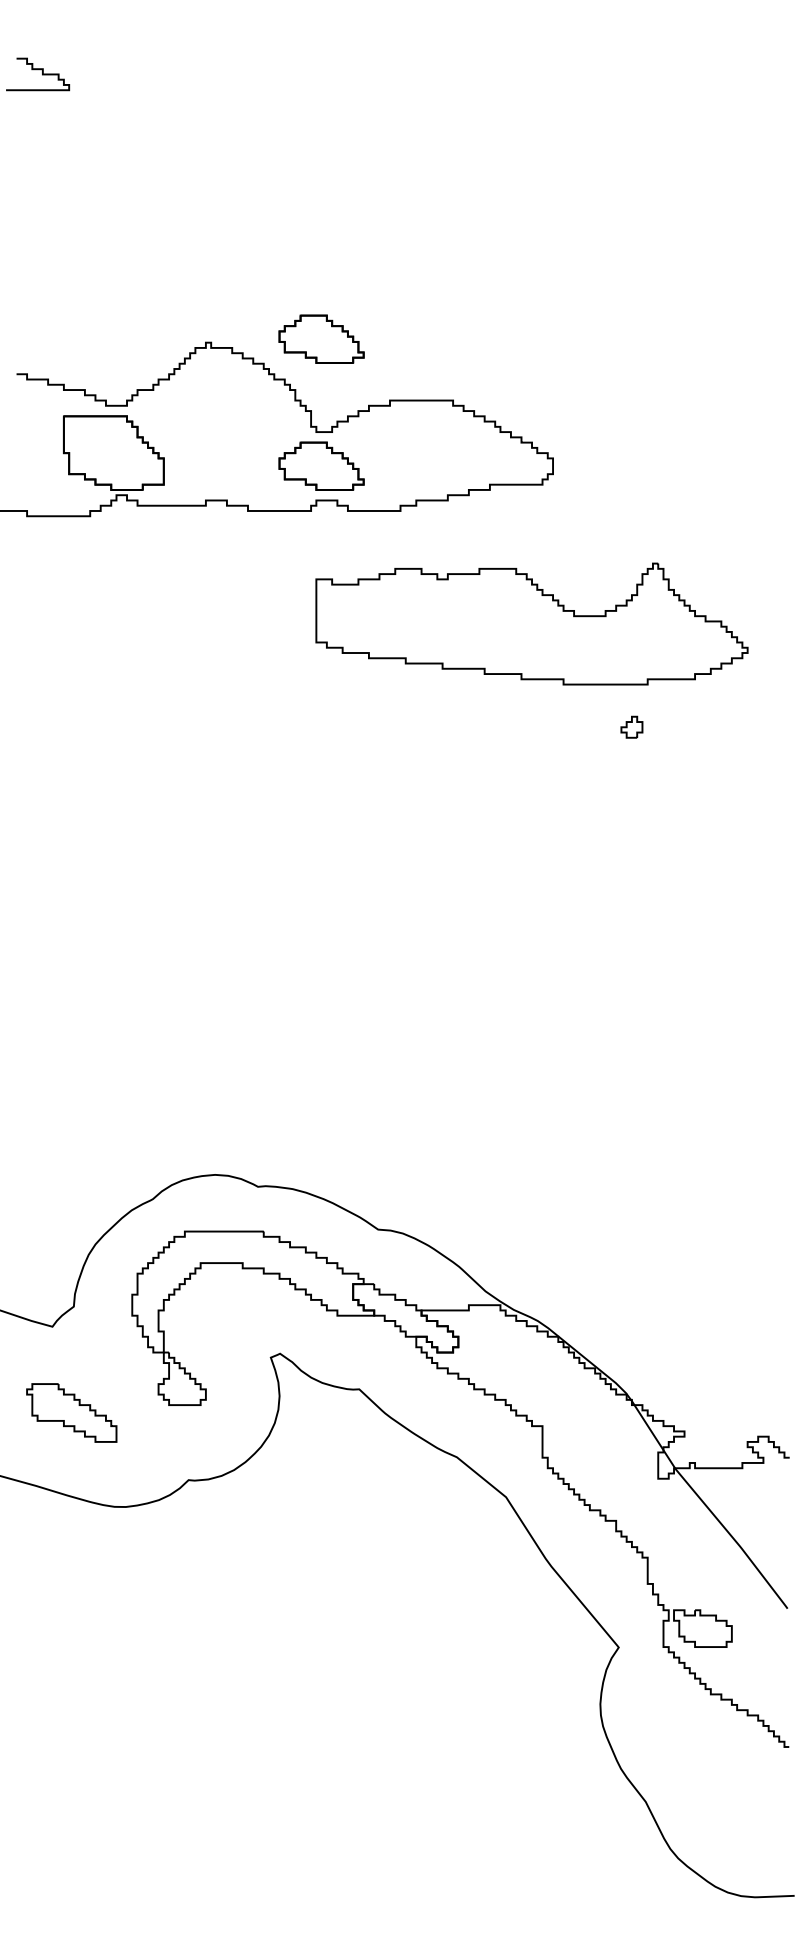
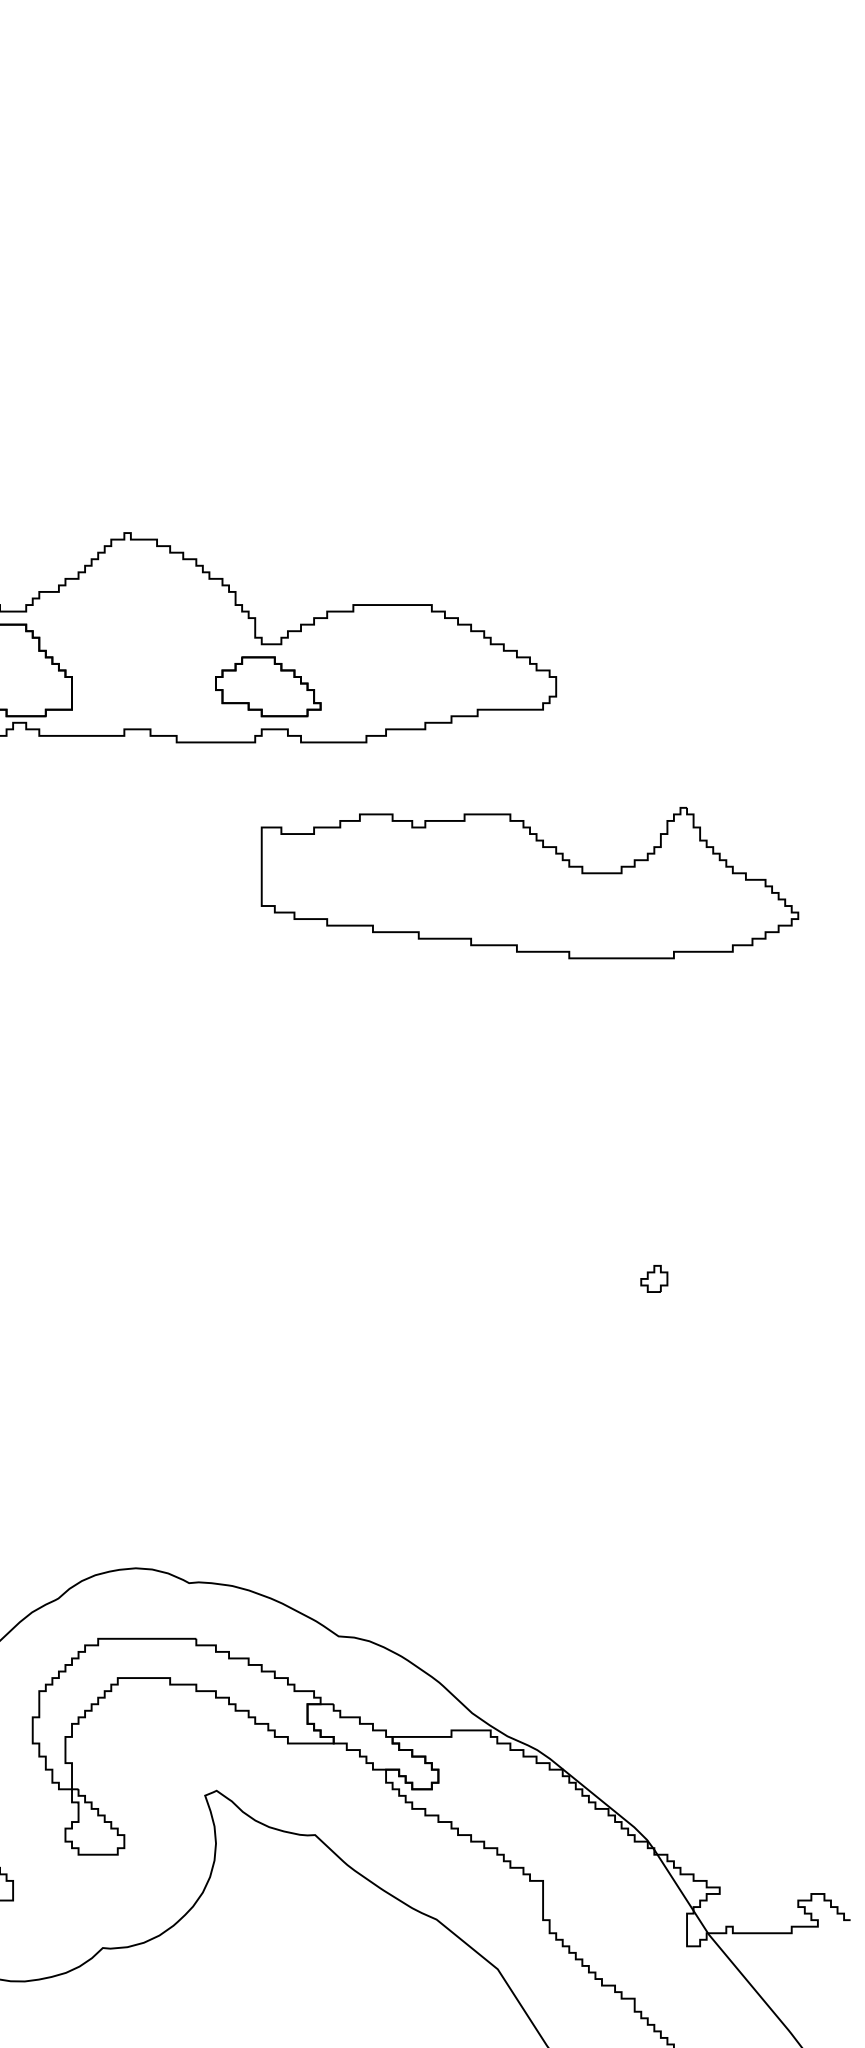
part: (321, 338) -> (268, 527), removed
part: (631, 726) -> (653, 1277), moved

